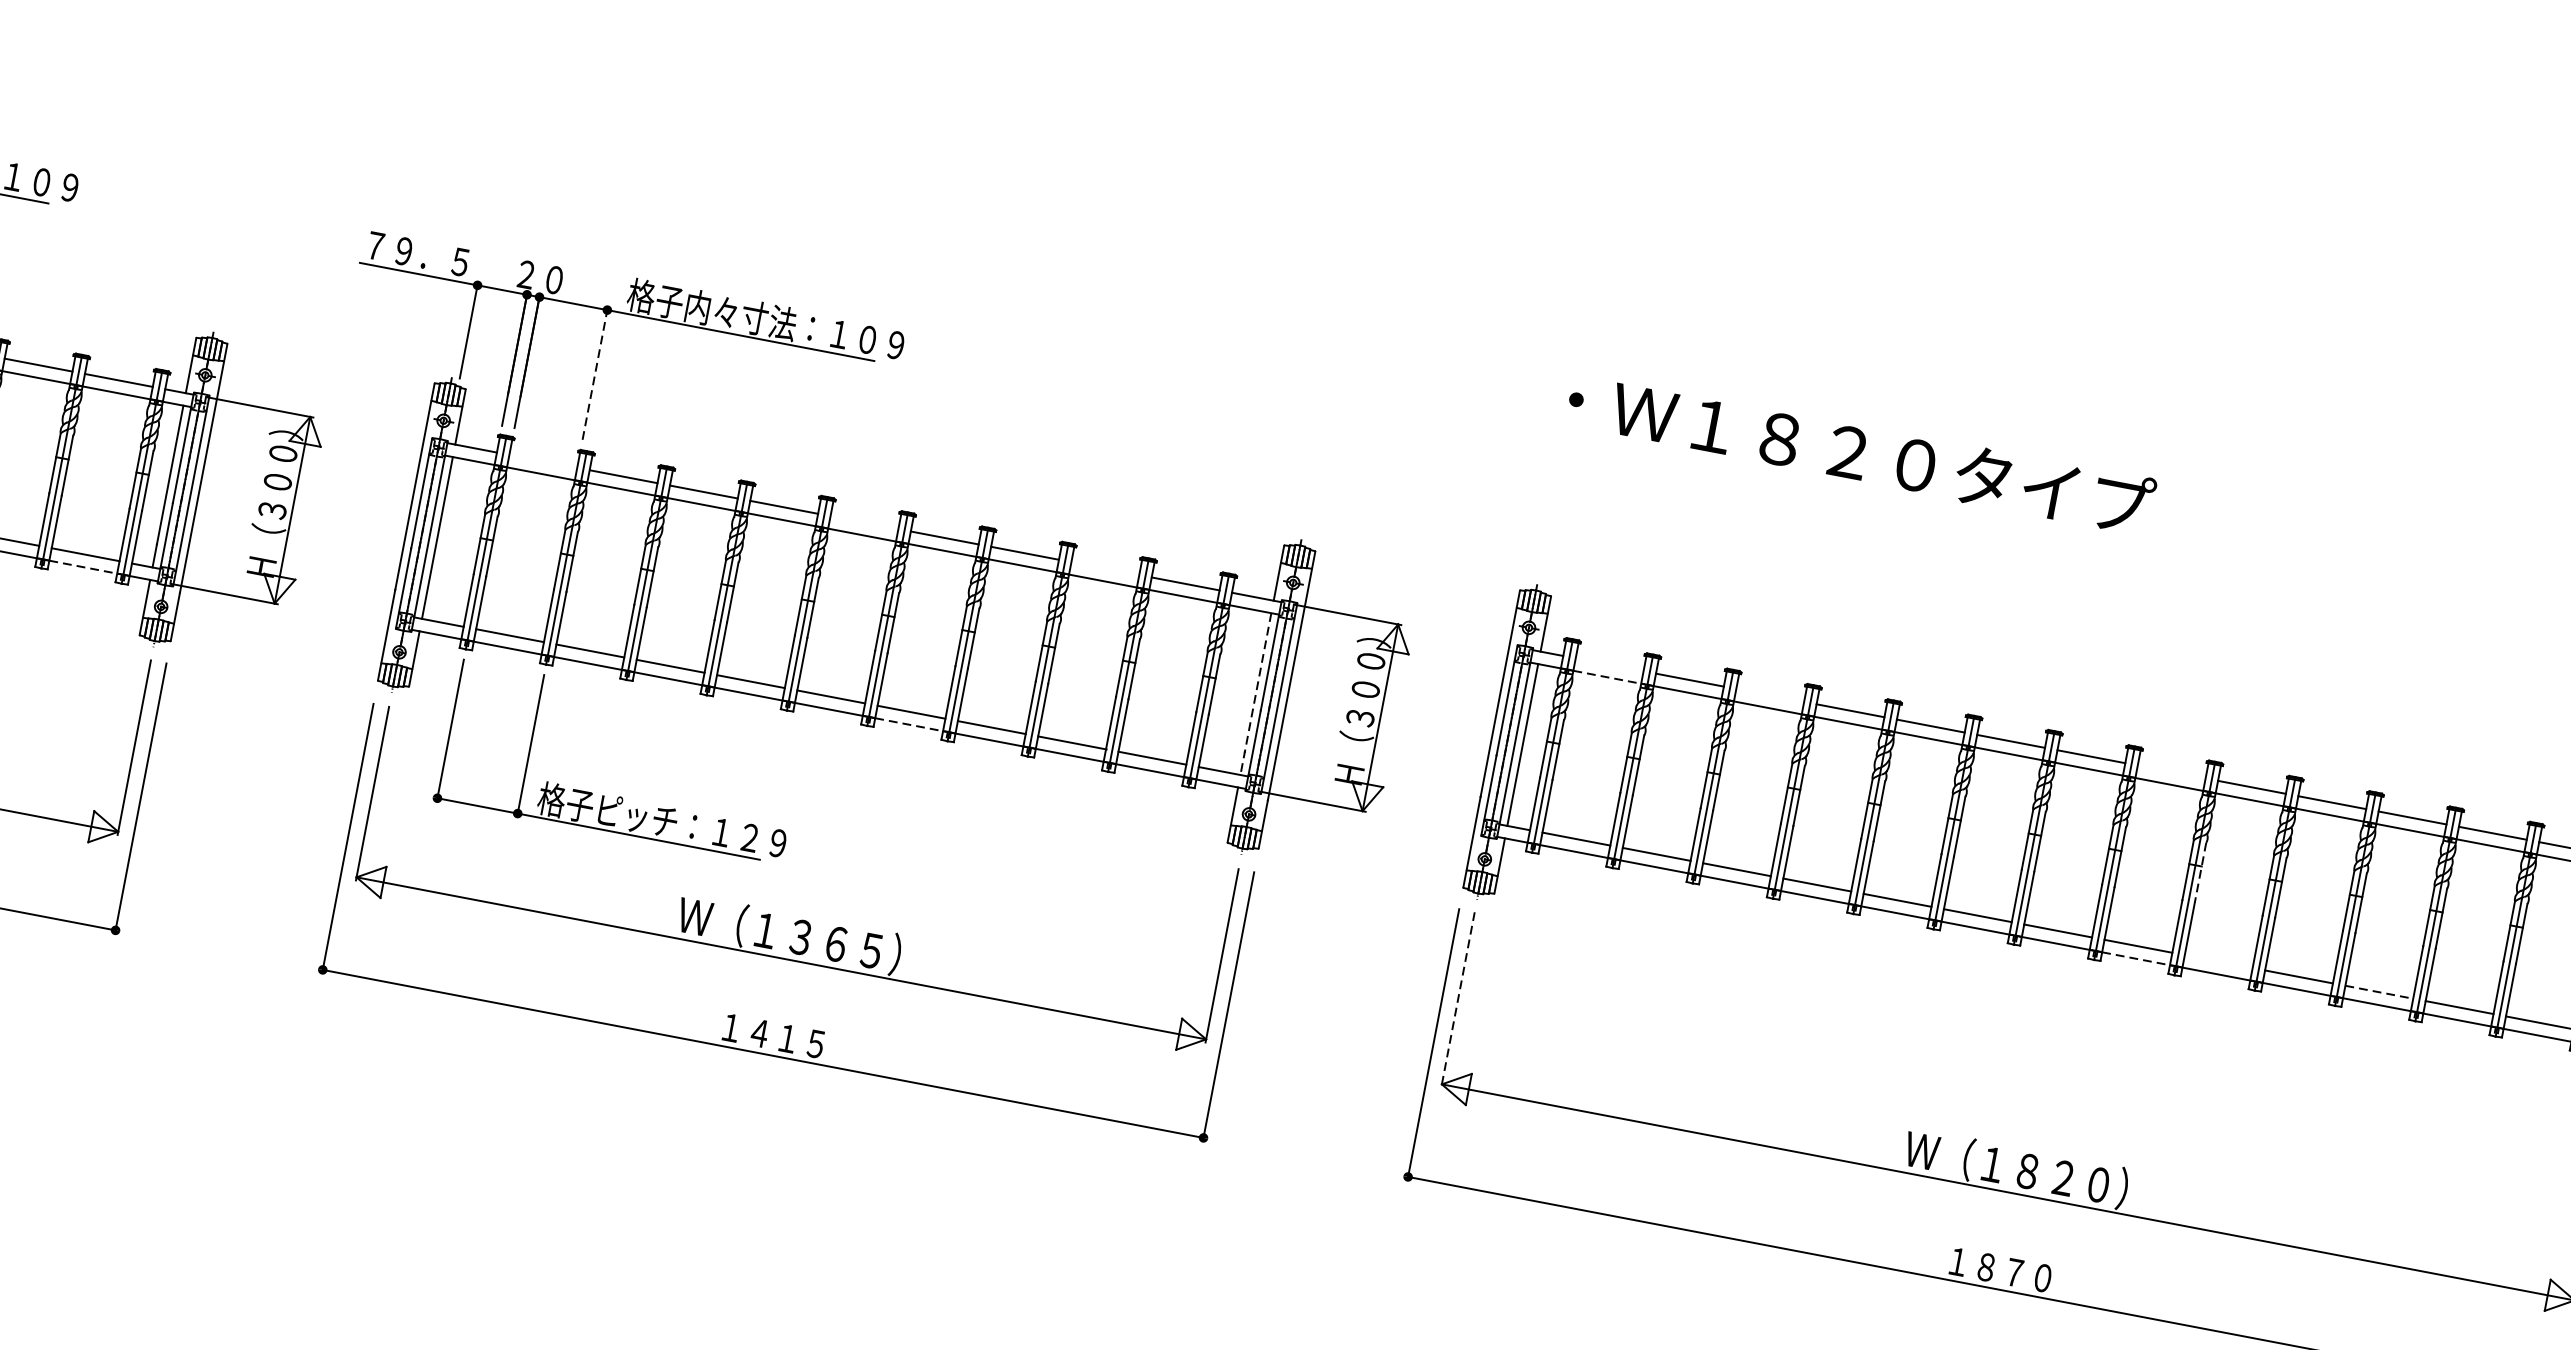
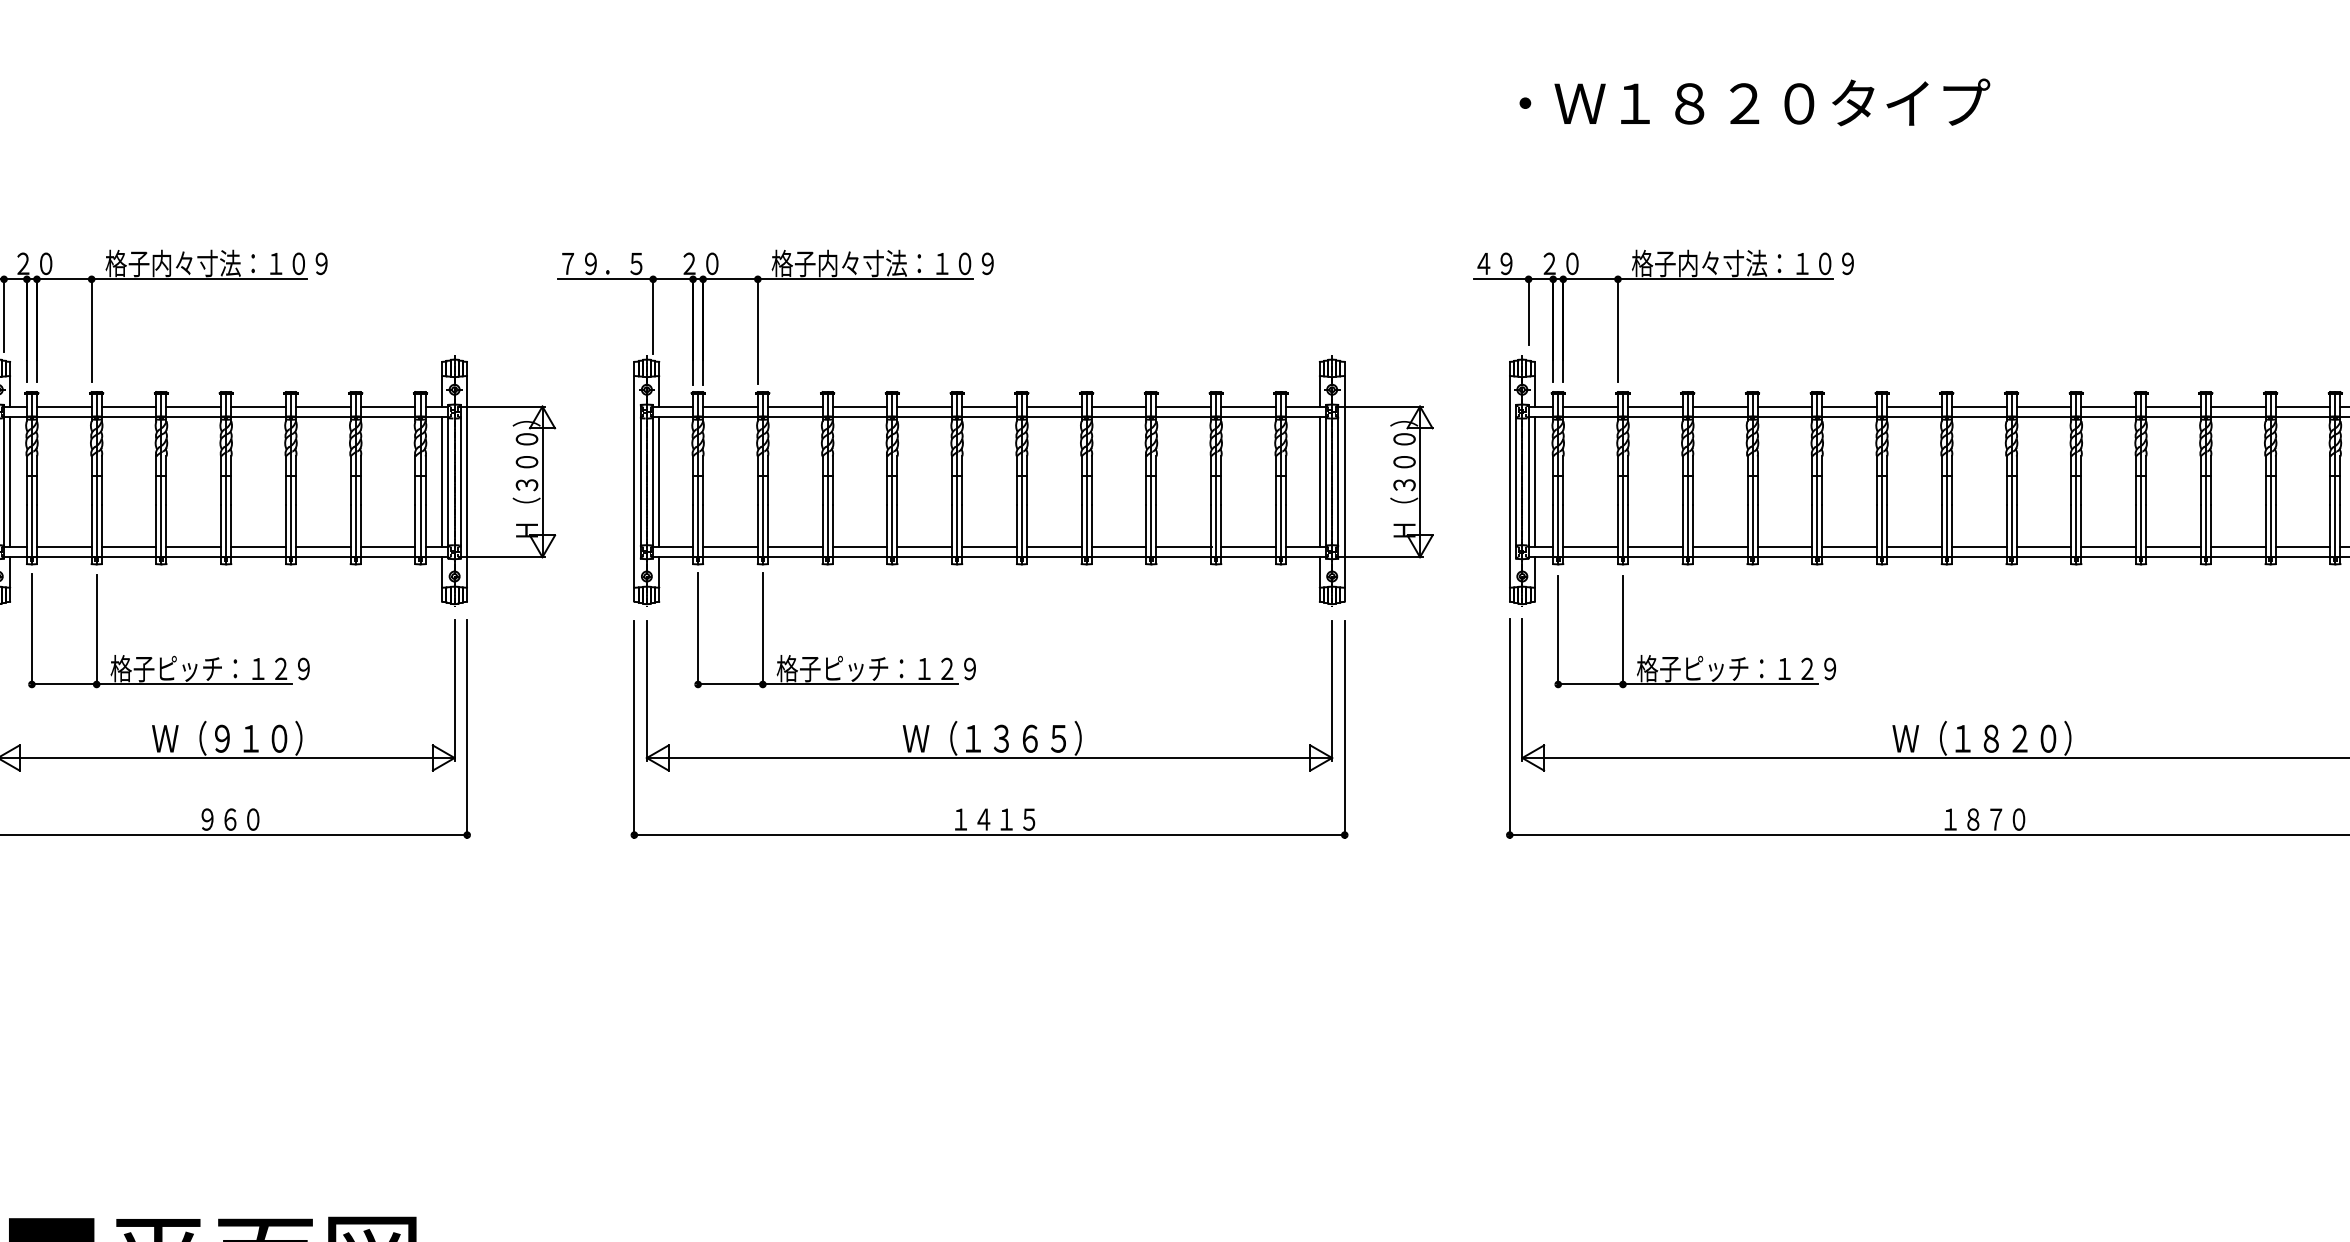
line: (594, 373) -> (757, 330), dashed -> solid
text: (1860, 453) -> (1754, 102), moved
line: (543, 461) -> (730, 406), added
line: (864, 522) -> (989, 406), added
part: (1730, 524) -> (1663, 279), added
line: (83, 567) -> (388, 557), dashed -> solid
line: (1104, 568) -> (1183, 406), added
line: (1609, 664) -> (1590, 406), added
line: (1608, 677) -> (1591, 416), dashed -> solid
line: (1255, 694) -> (1319, 482), dashed -> solid
line: (1769, 695) -> (1719, 406), added
line: (909, 725) -> (1054, 557), dashed -> solid
line: (2171, 771) -> (2043, 406), added
line: (2200, 873) -> (2081, 481), dashed -> solid
line: (2136, 959) -> (2044, 557), dashed -> solid
line: (2218, 962) -> (2108, 547), added
line: (2379, 992) -> (2238, 547), dashed -> solid
line: (1458, 999) -> (1522, 689), dashed -> solid
part: (1687, 999) -> (1700, 655), added

